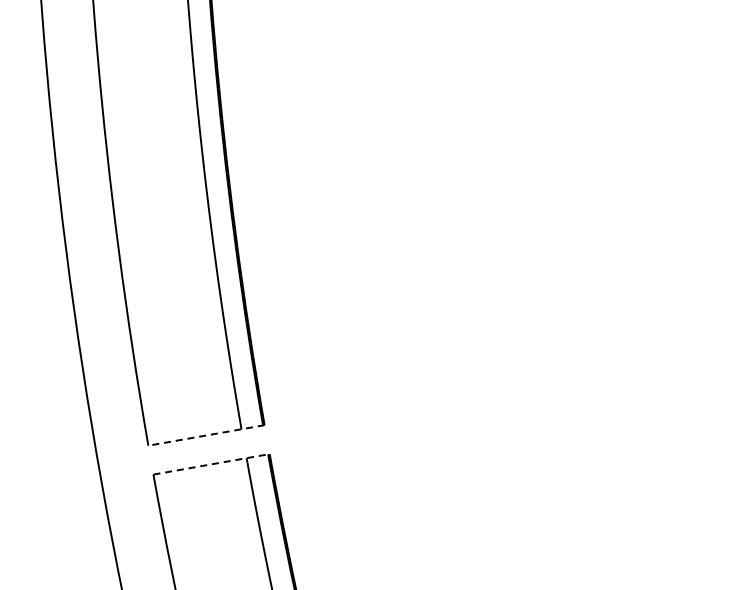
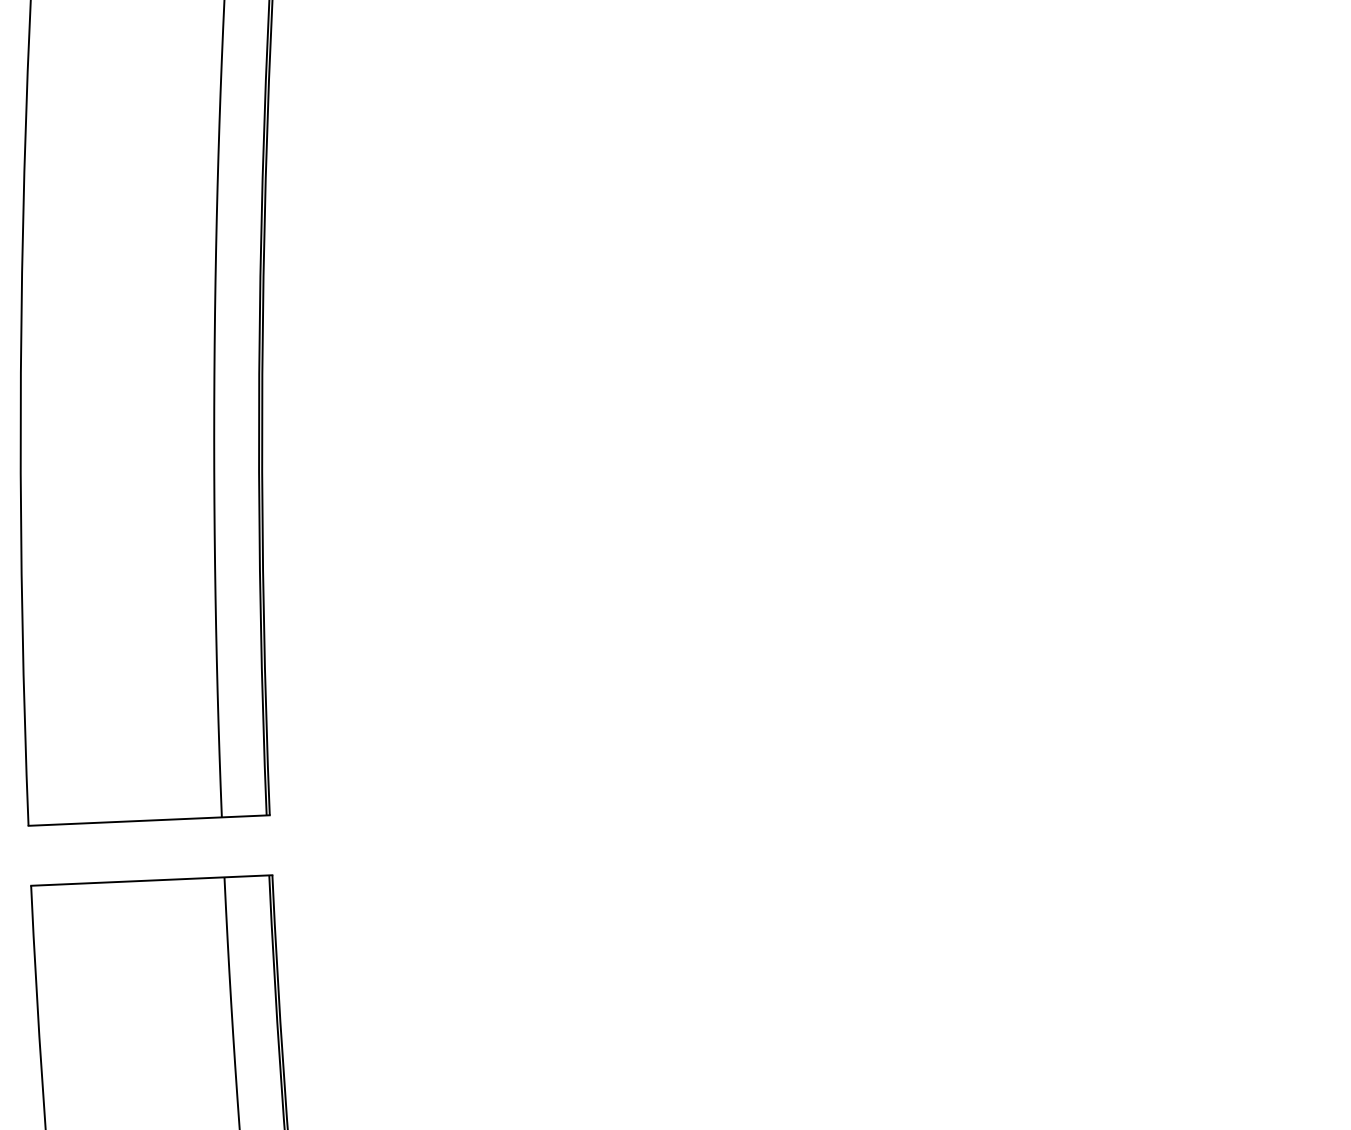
line: (206, 435) -> (149, 820), dashed -> solid
line: (212, 464) -> (153, 881), dashed -> solid

